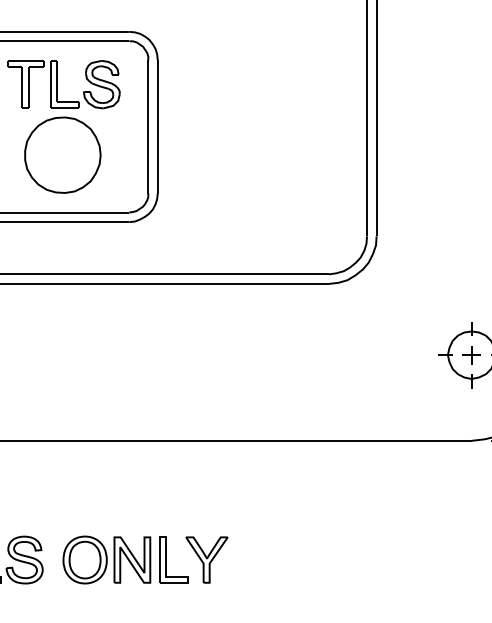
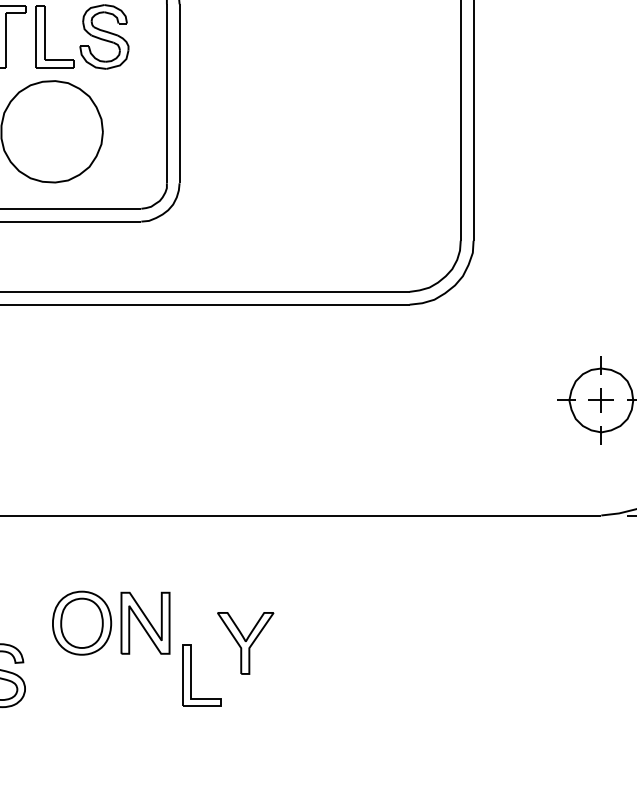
part: (106, 559) -> (110, 622), moved
part: (206, 559) -> (245, 642), moved

